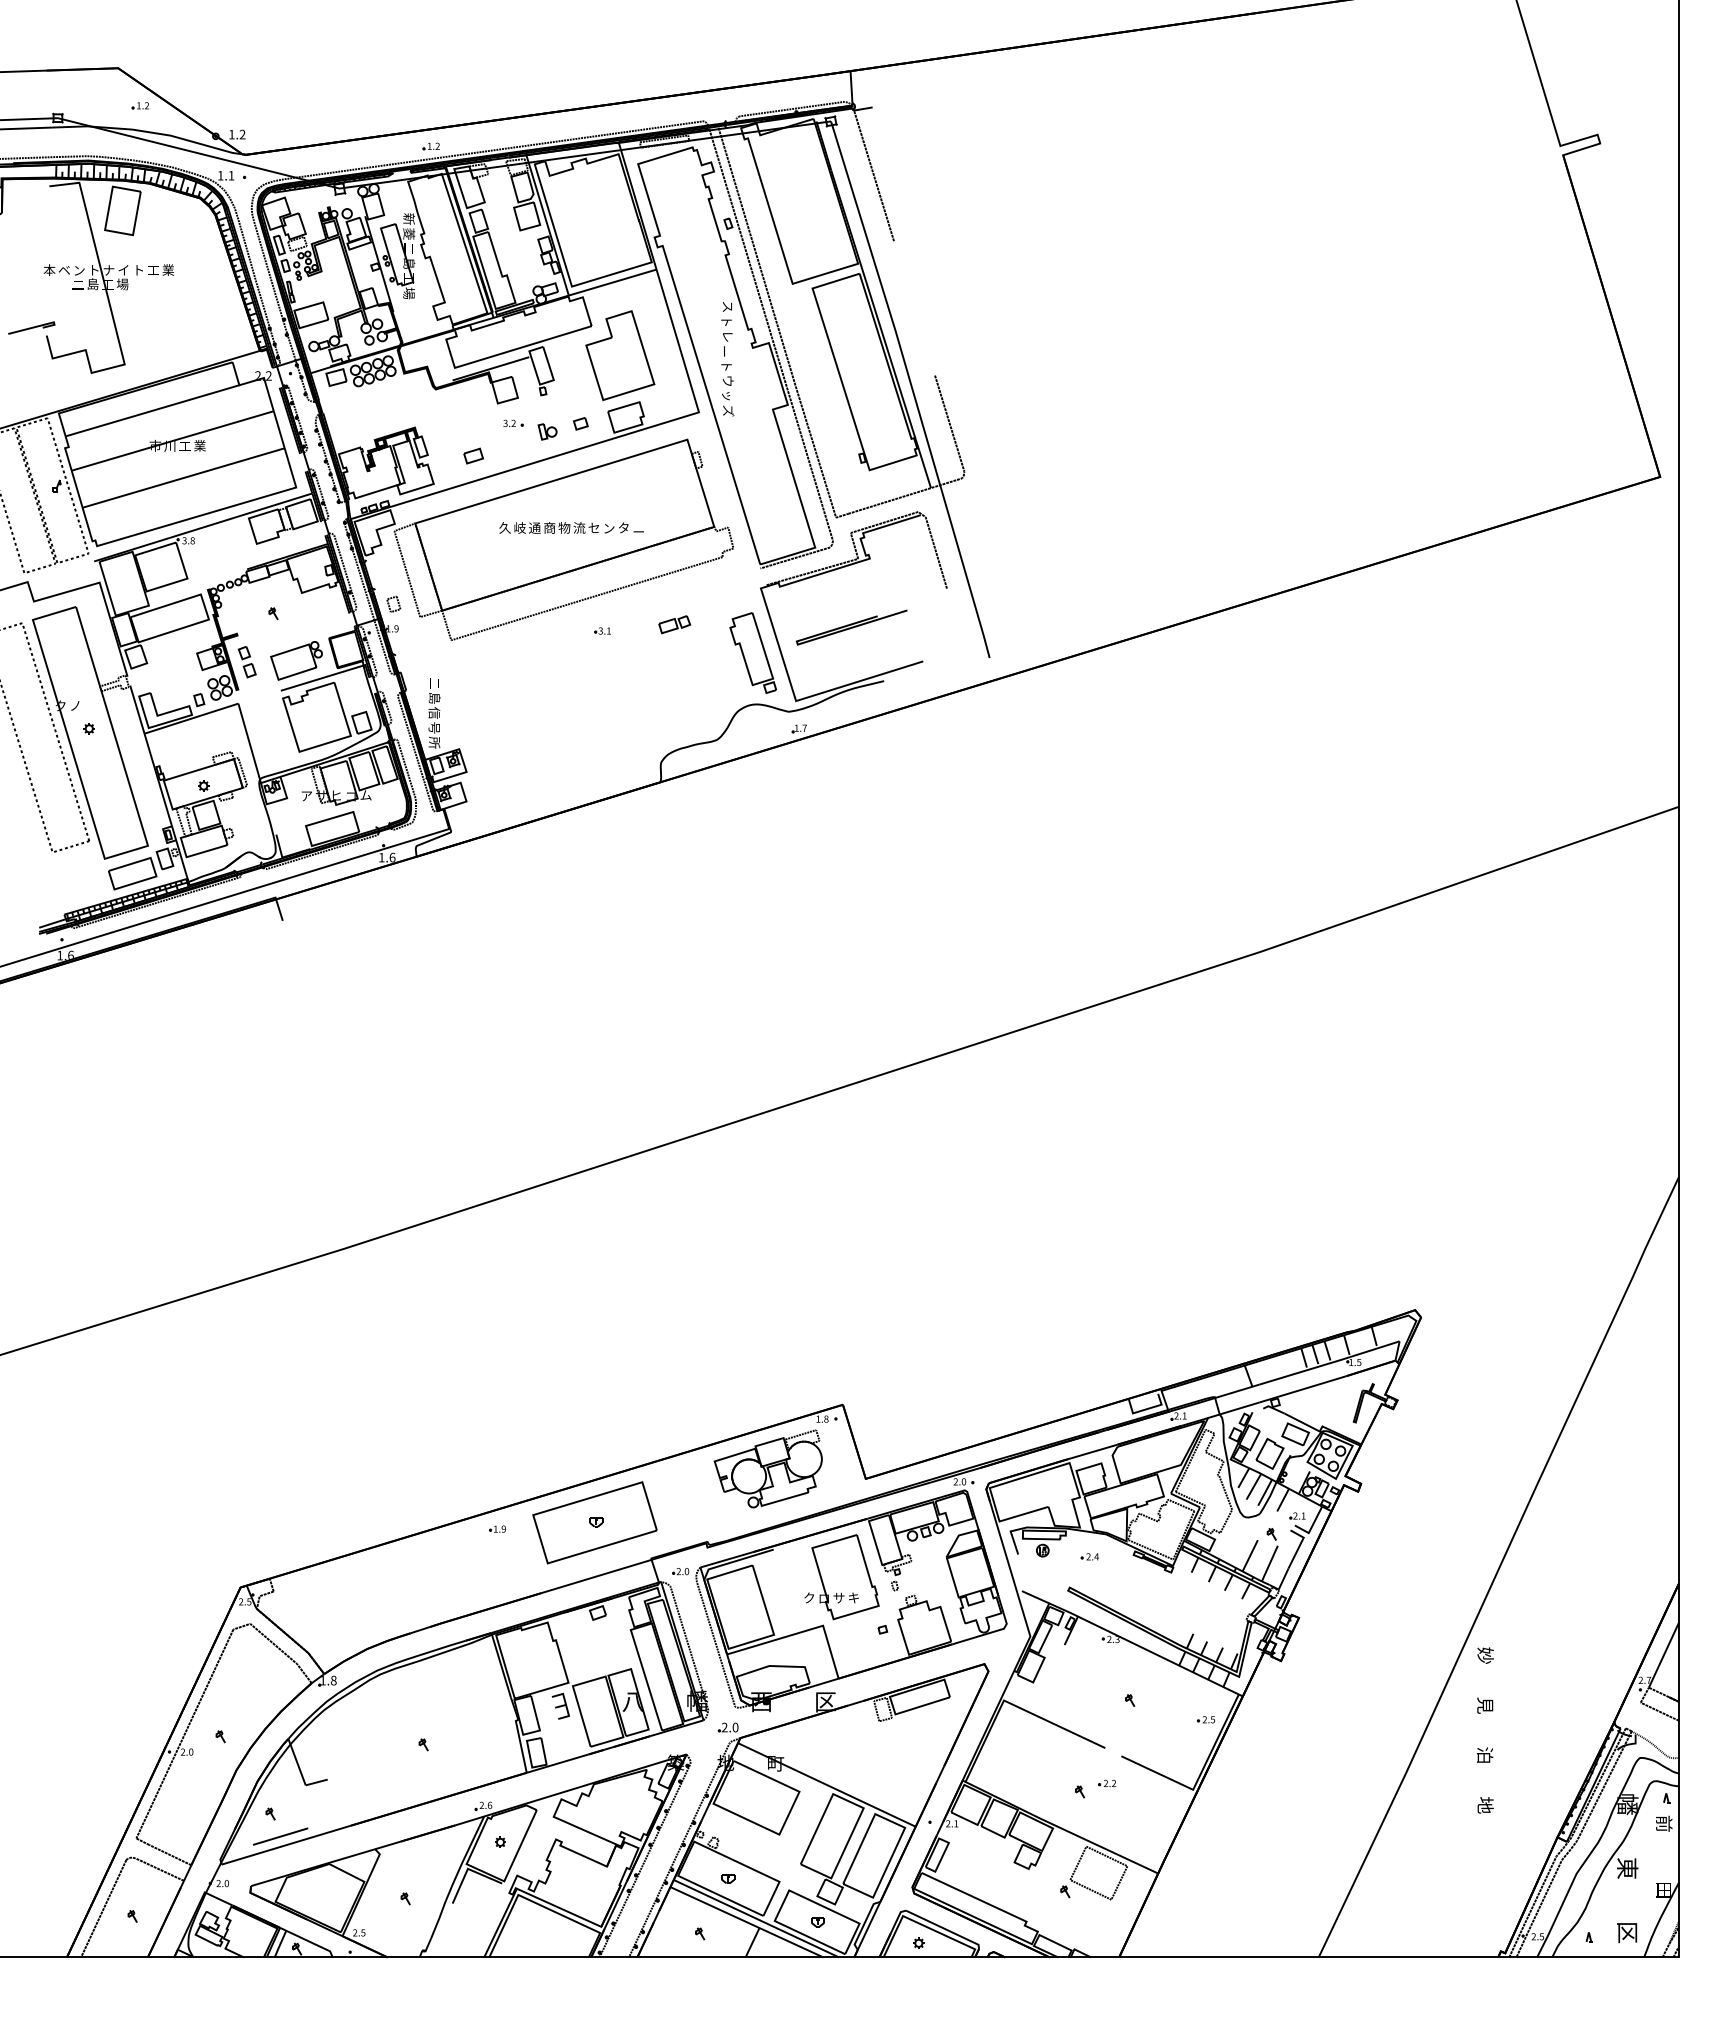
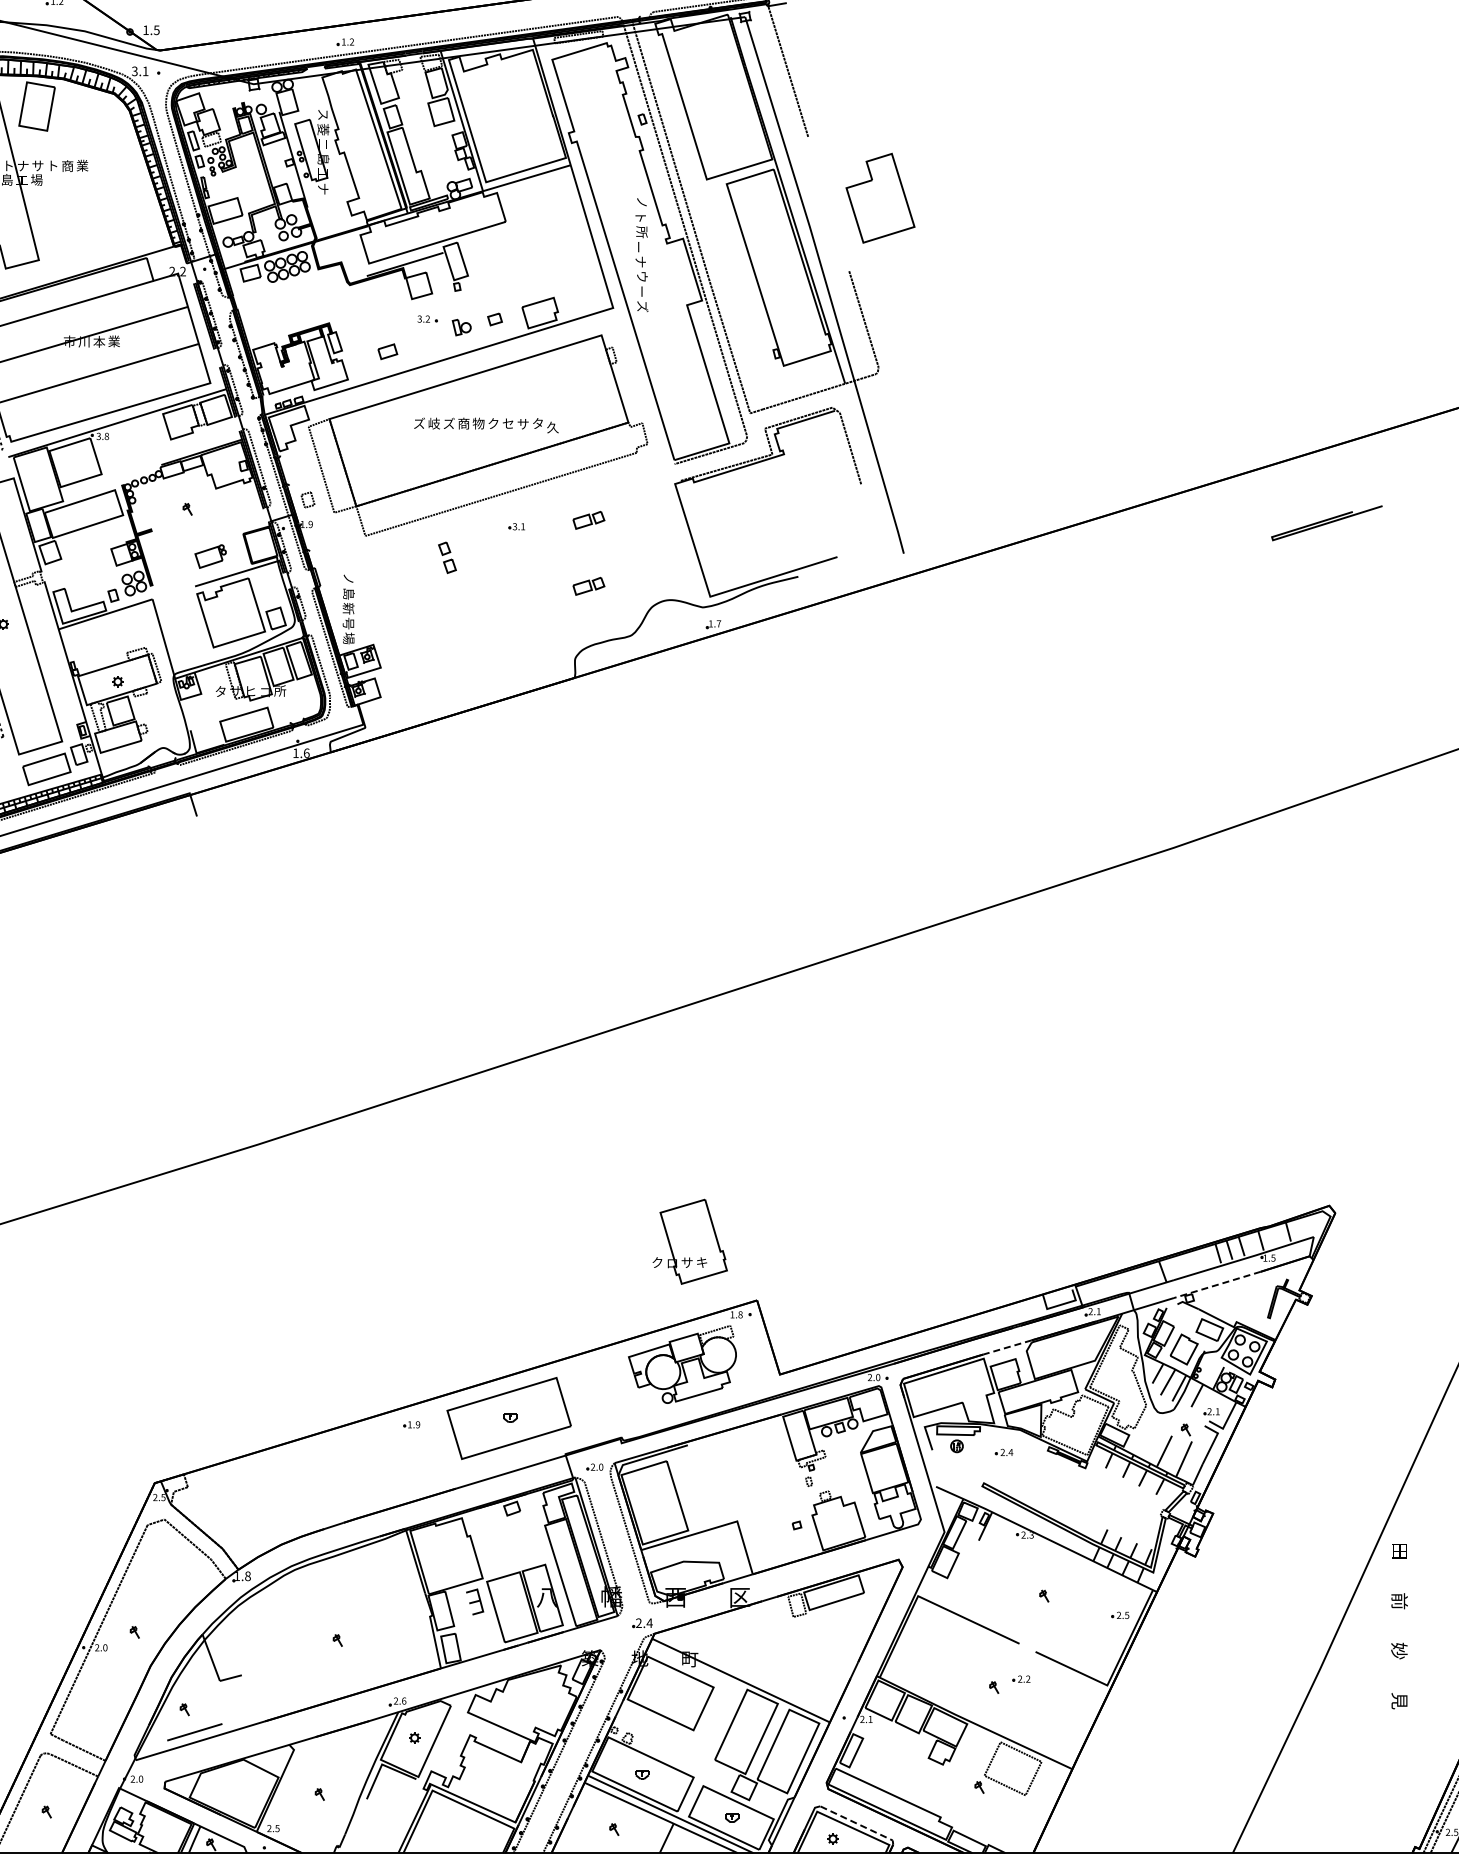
text: (242, 134) -> (156, 30), 1.2 -> 1.5
text: (220, 175) -> (134, 71), 1.1 -> 3.1
text: (408, 219) -> (322, 115), 新 -> ス
text: (123, 270) -> (37, 166), イ -> サ
text: (153, 270) -> (67, 166), 工 -> 商
text: (408, 293) -> (322, 189), 場 -> ナ
text: (727, 306) -> (641, 202), ス -> ノ
text: (727, 336) -> (641, 232), レ -> 所
part: (620, 355) -> (880, 198), moved
text: (726, 366) -> (640, 262), ト -> ナ
text: (726, 395) -> (640, 291), ッ -> ー
text: (184, 446) -> (98, 342), 工 -> 本
text: (504, 527) -> (418, 423), 久 -> ズ
text: (534, 527) -> (448, 423), 通 -> ズ
text: (579, 527) -> (493, 423), 流 -> ク
text: (608, 528) -> (522, 424), ン -> サ
text: (638, 531) -> (552, 427), ー -> 久
line: (851, 627) -> (1326, 523), moved
part: (752, 652) -> (666, 548), removed
part: (296, 660) -> (210, 556), size x0.6
part: (246, 662) -> (446, 558), moved
text: (434, 683) -> (348, 579), 二 -> ノ
part: (674, 690) -> (588, 586), added
text: (433, 713) -> (347, 609), 信 -> 新
text: (434, 742) -> (348, 638), 所 -> 場
text: (306, 795) -> (220, 691), ア -> タ
text: (365, 795) -> (279, 691), ム -> 所
line: (1302, 1389) -> (1216, 1285), solid -> dashed
line: (1092, 1451) -> (1006, 1347), solid -> dashed
part: (841, 1577) -> (689, 1242), moved
text: (1485, 1655) -> (1399, 1551), 妙 -> 田
text: (1485, 1705) -> (1399, 1601), 見 -> 前
text: (735, 1727) -> (649, 1623), 2.0 -> 2.4
text: (1484, 1755) -> (1398, 1651), 泊 -> 妙
text: (1485, 1805) -> (1399, 1701), 地 -> 見
line: (944, 1928) -> (858, 1824), solid -> dashed

